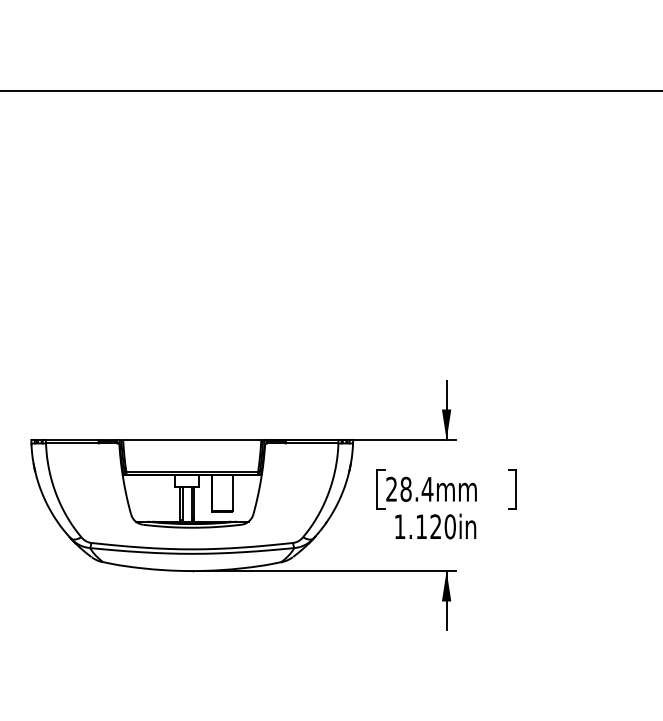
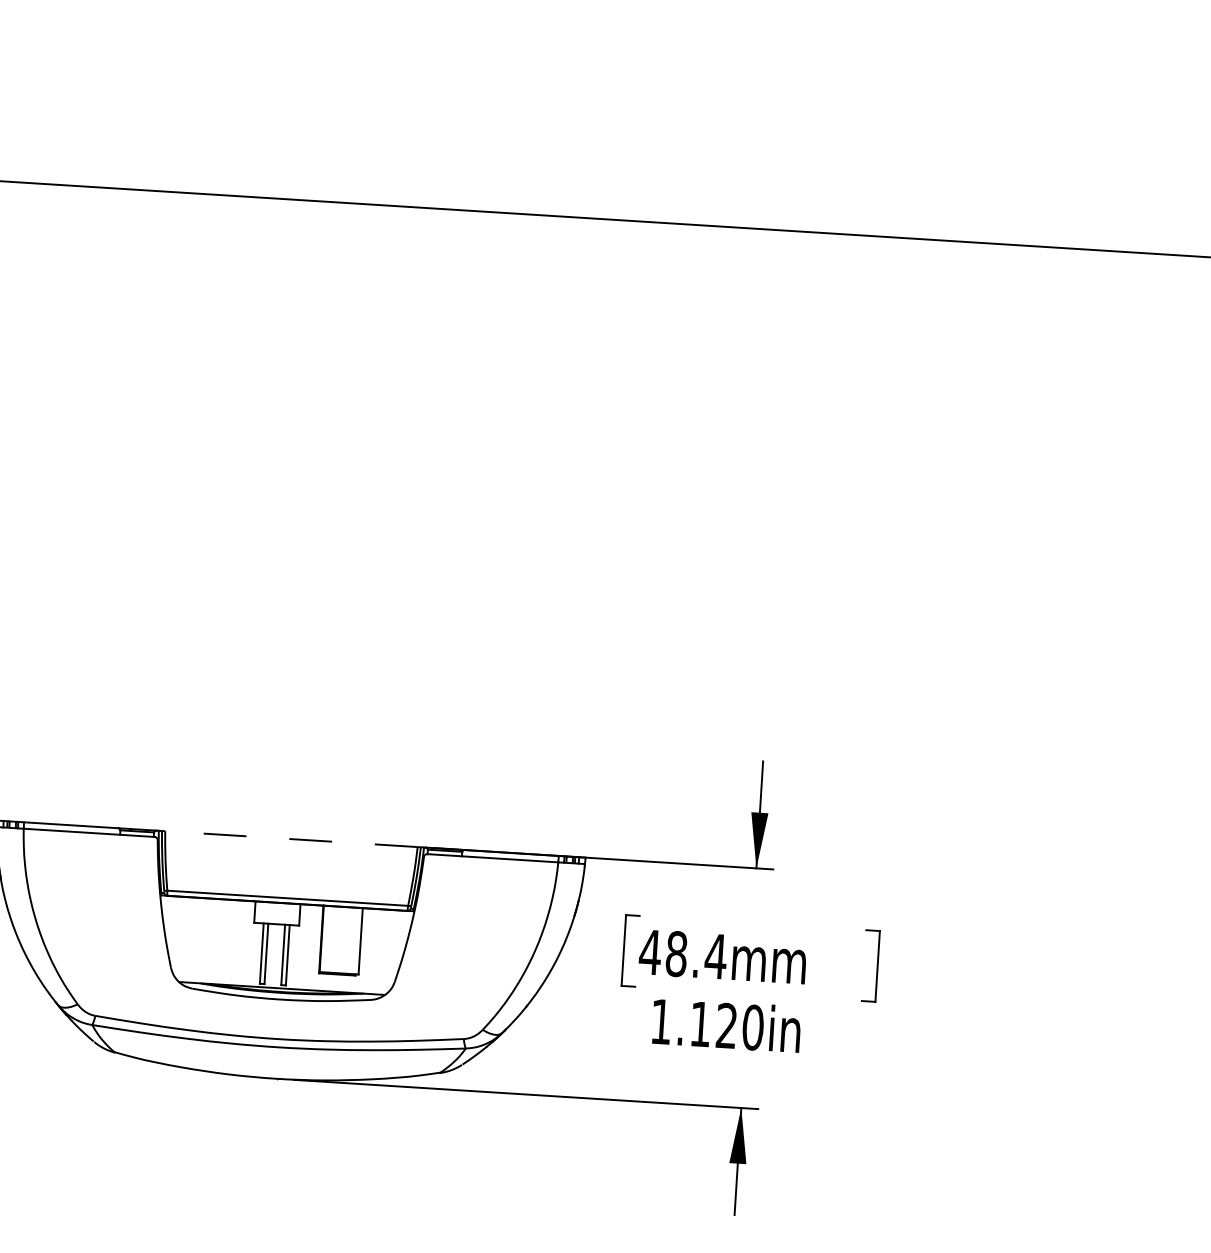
line: (191, 439) -> (290, 838), solid -> dashed
text: (391, 488) -> (650, 950), 28.4mm -> 48.4mm

